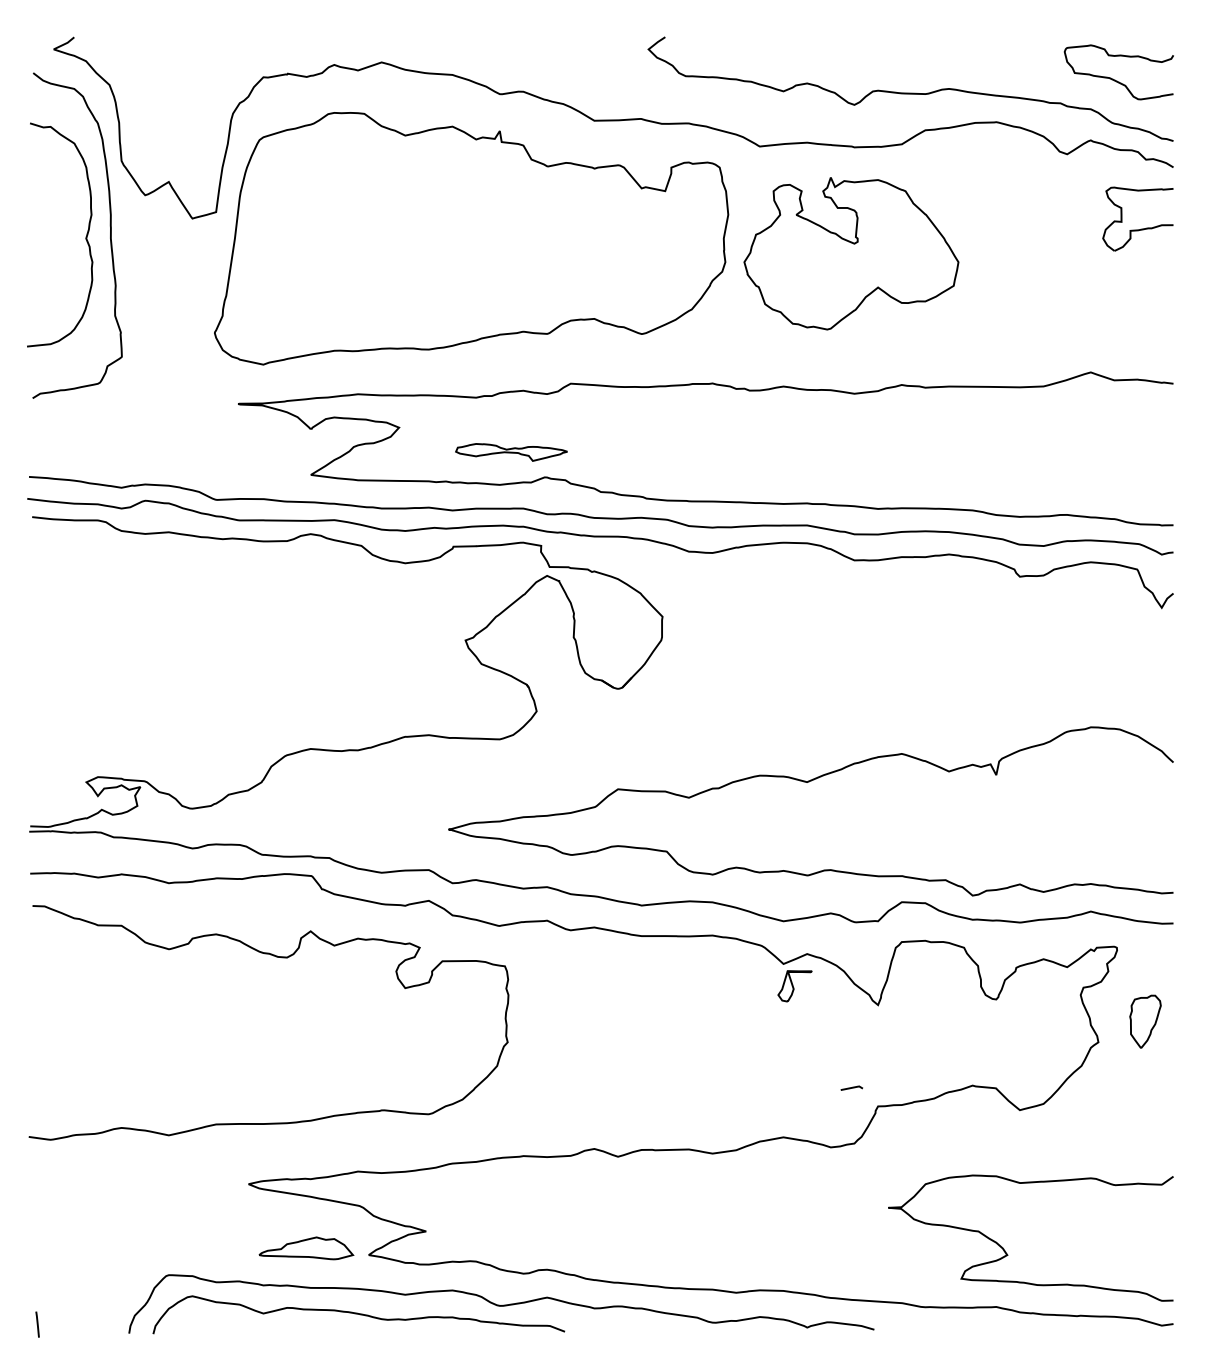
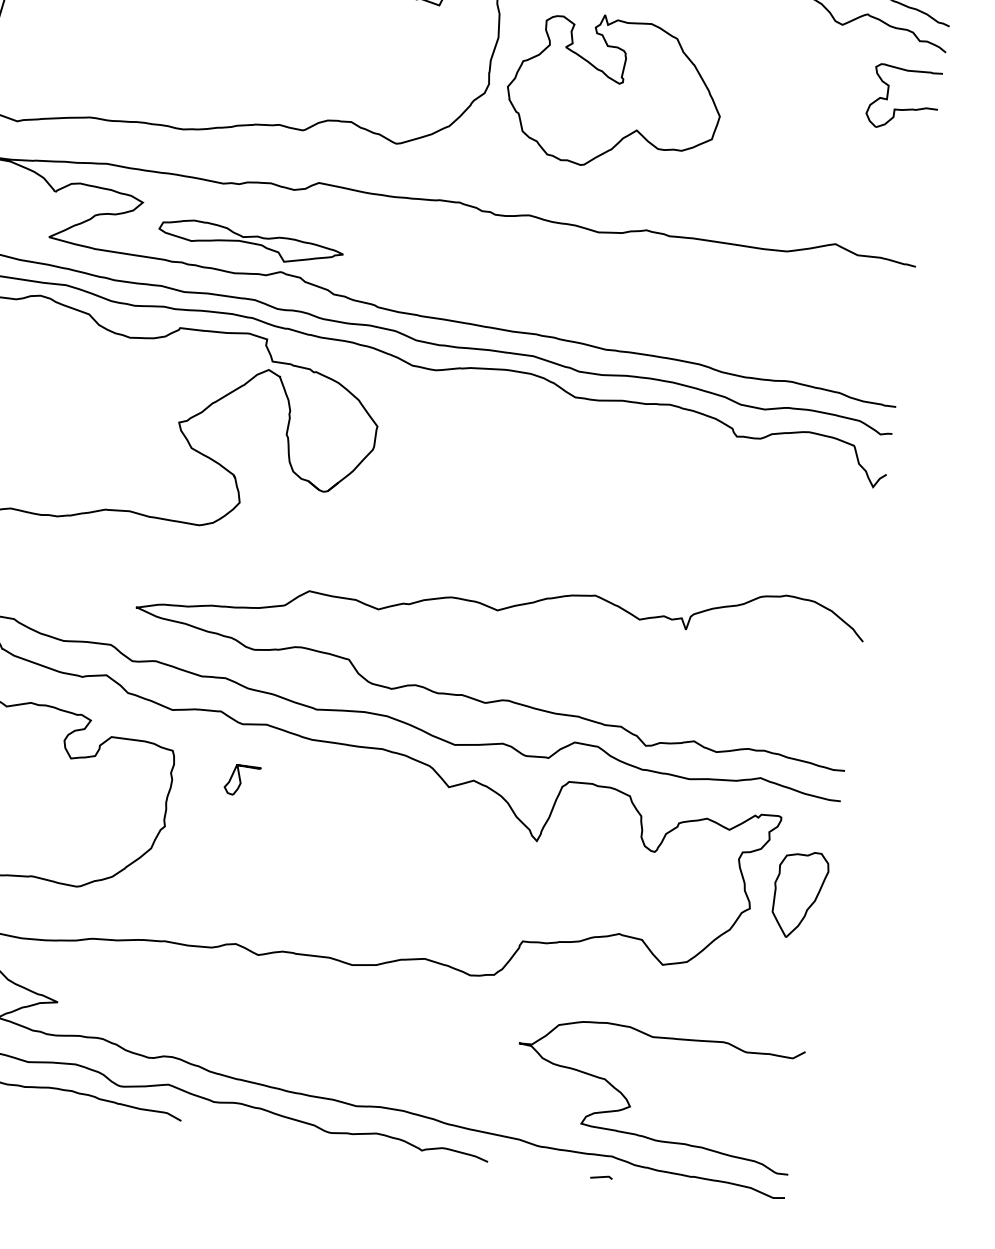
part: (511, 452) -> (250, 242), size x1.67
part: (794, 986) -> (241, 780), moved
part: (1145, 1021) -> (799, 894), size x1.67
line: (851, 1087) -> (601, 1176), moved

